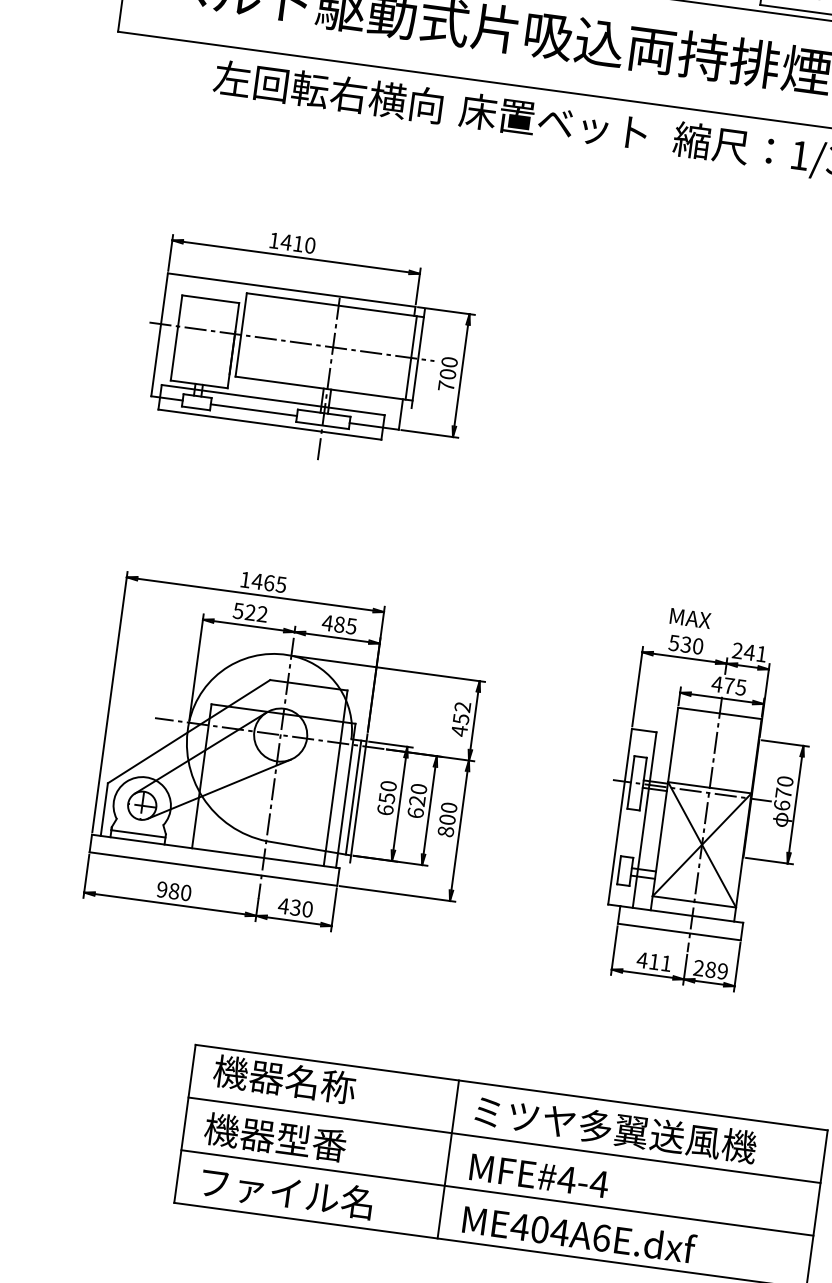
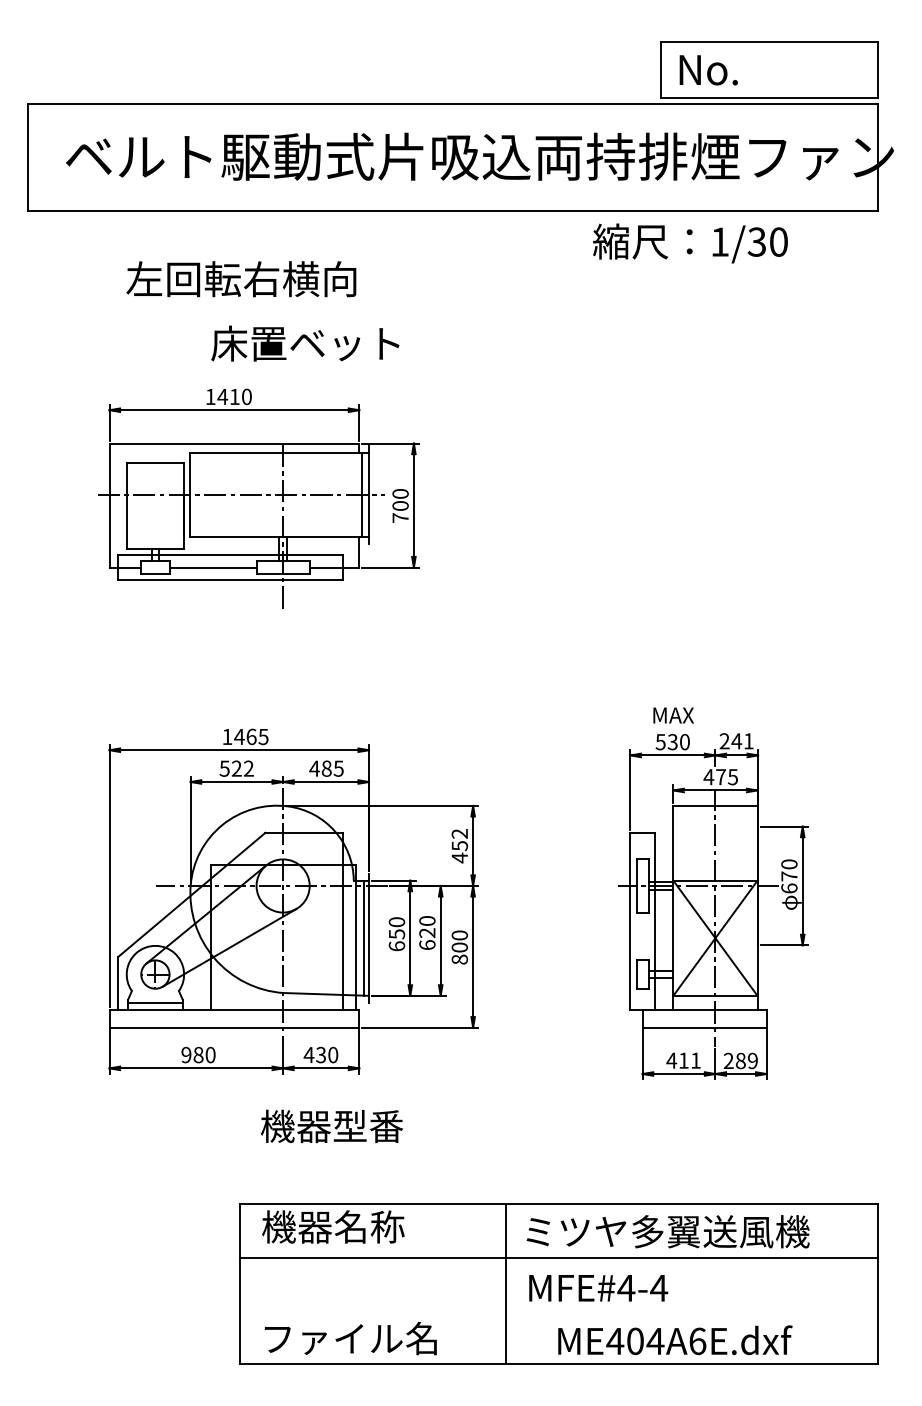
text: (328, 92) -> (241, 279), moved
text: (553, 121) -> (305, 343), moved
text: (276, 1137) -> (332, 1126), moved
line: (497, 1192) -> (559, 1310), removed
text: (579, 1234) -> (675, 1340), moved

